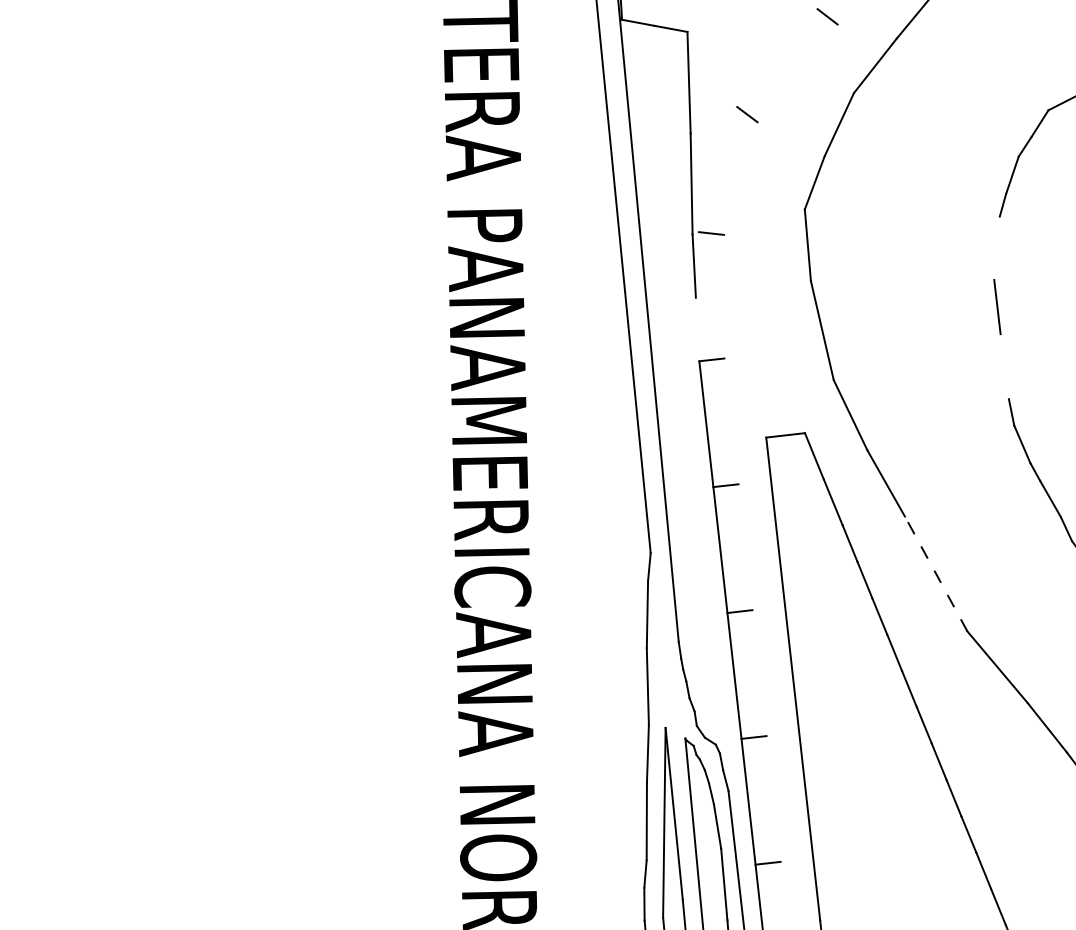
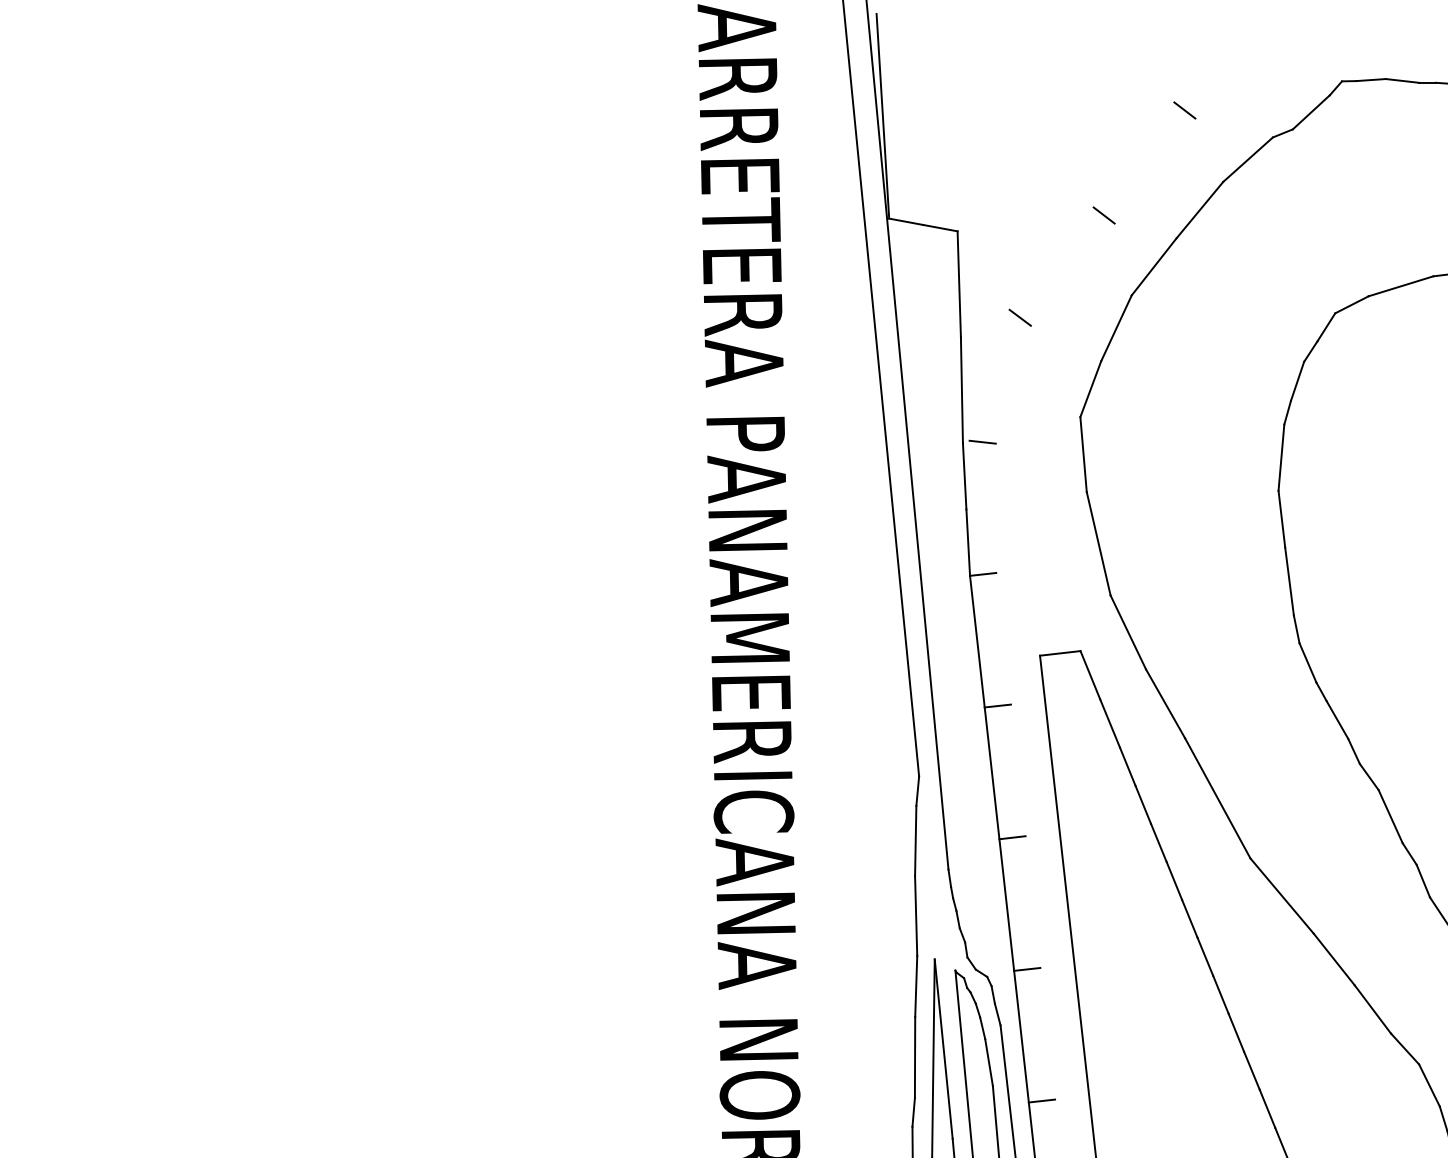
line: (997, 248) -> (1281, 457), added
line: (697, 329) -> (968, 542), added
line: (1004, 366) -> (1289, 581), added
line: (935, 573) -> (1217, 797), dashed -> solid

